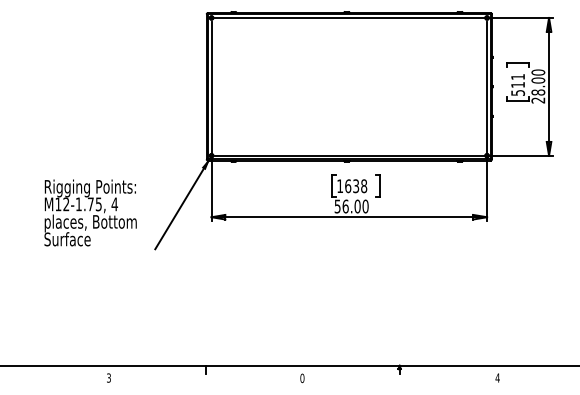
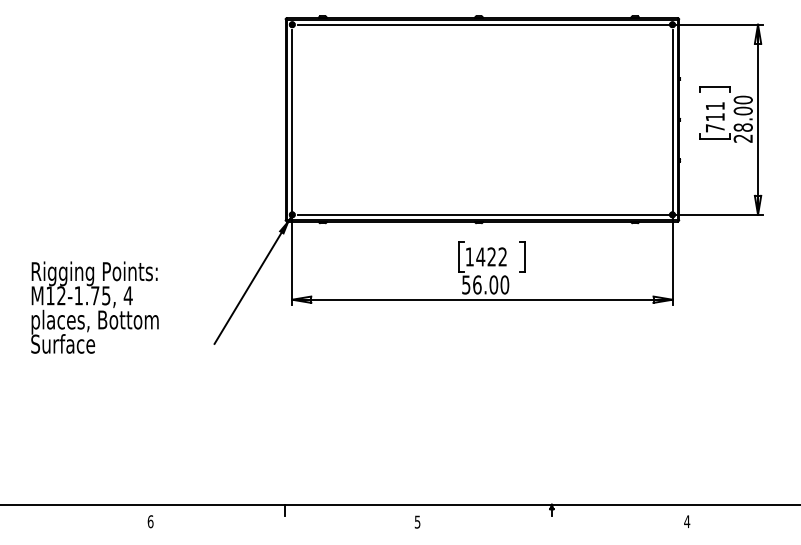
text: (518, 92) -> (715, 127), 511 -> 711
text: (355, 186) -> (490, 257), 1638 -> 1422
text: (90, 212) -> (94, 307), moved
text: (109, 377) -> (151, 520), 3 -> 6
text: (302, 378) -> (417, 522), 0 -> 5

